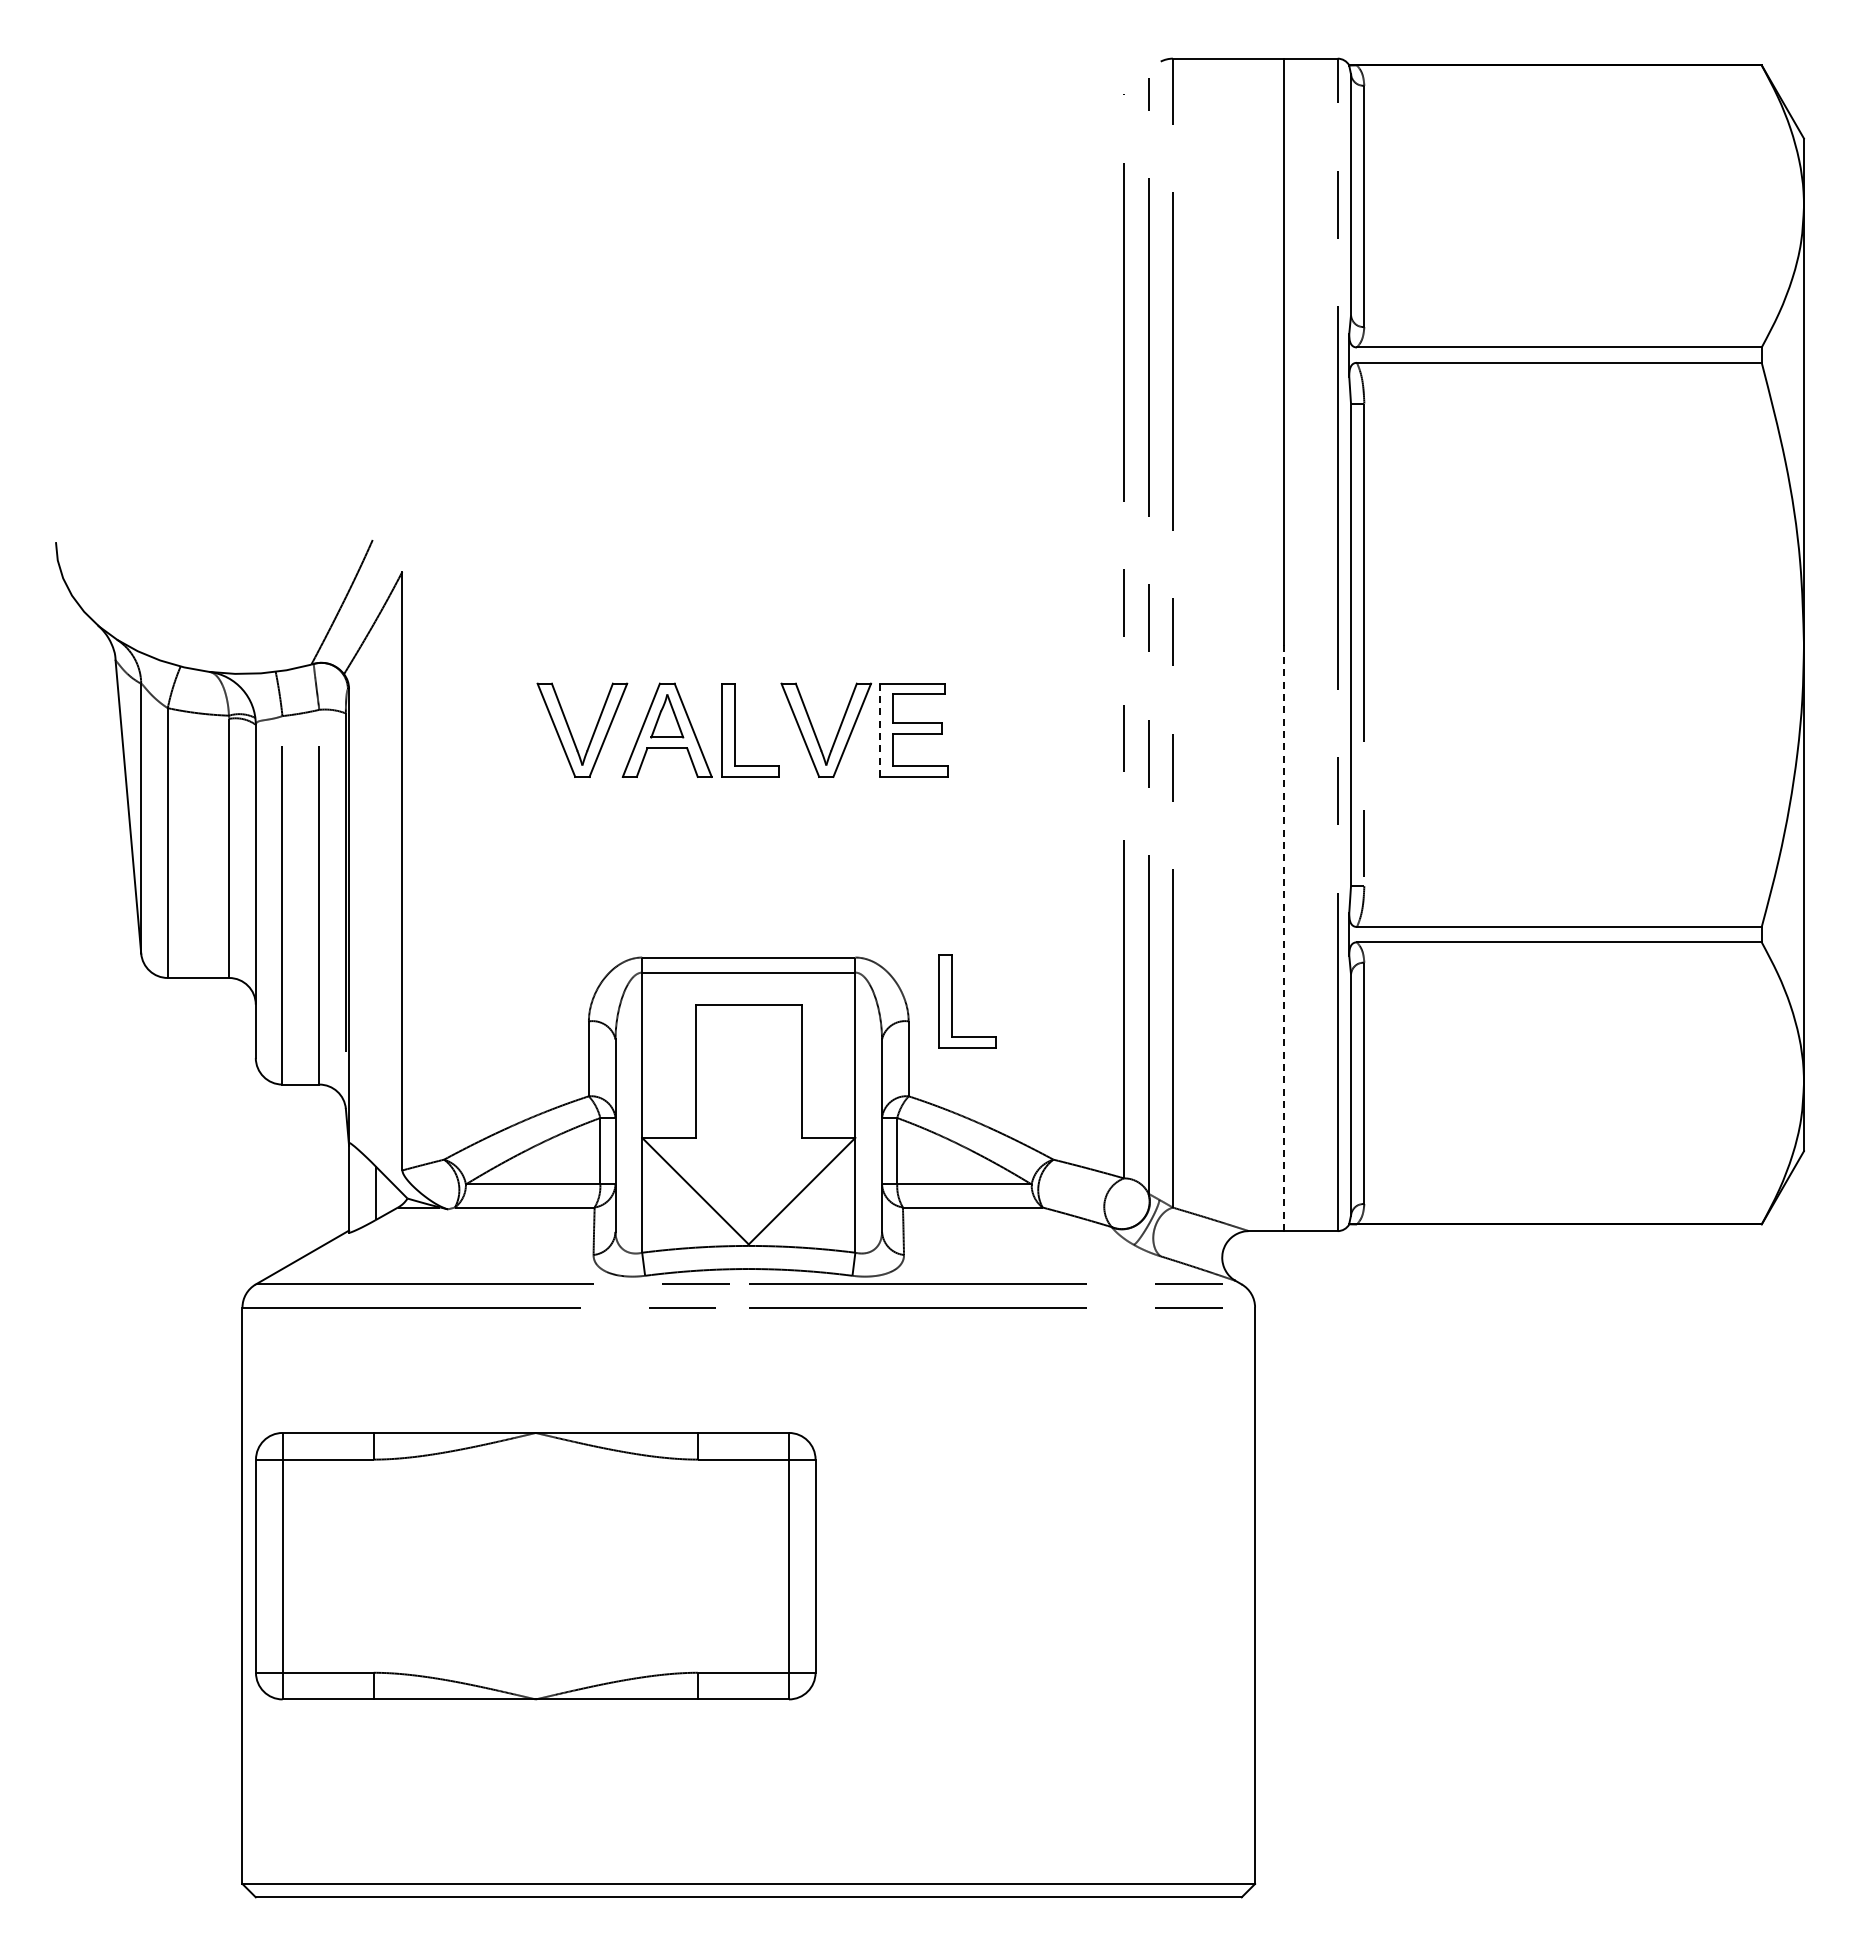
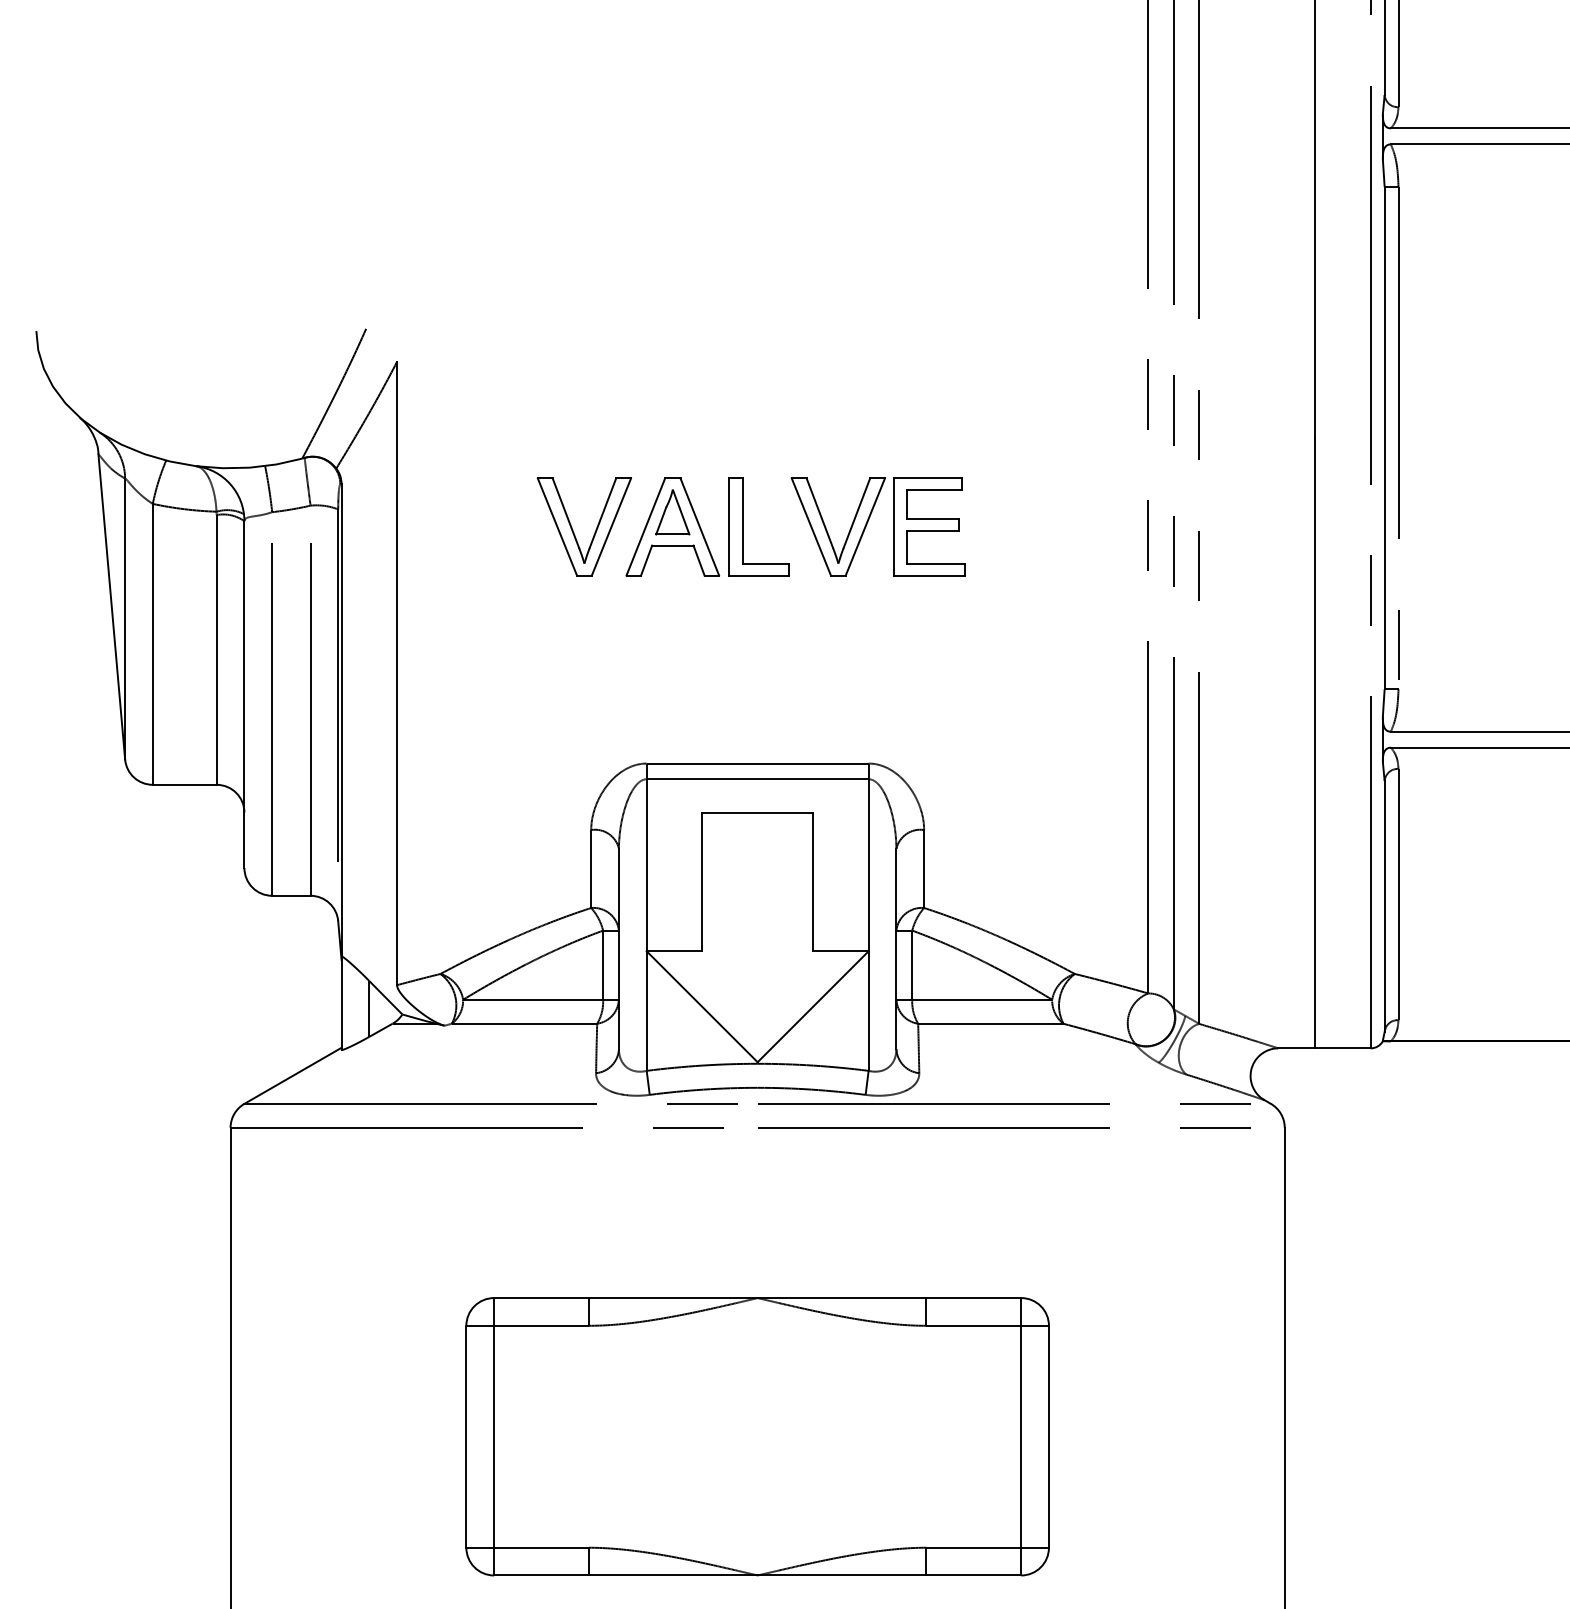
line: (879, 730) -> (893, 527), dashed -> solid
line: (1284, 937) -> (1315, 742), dashed -> solid
part: (952, 1001) -> (969, 809), removed
part: (535, 1566) -> (757, 1437), moved

